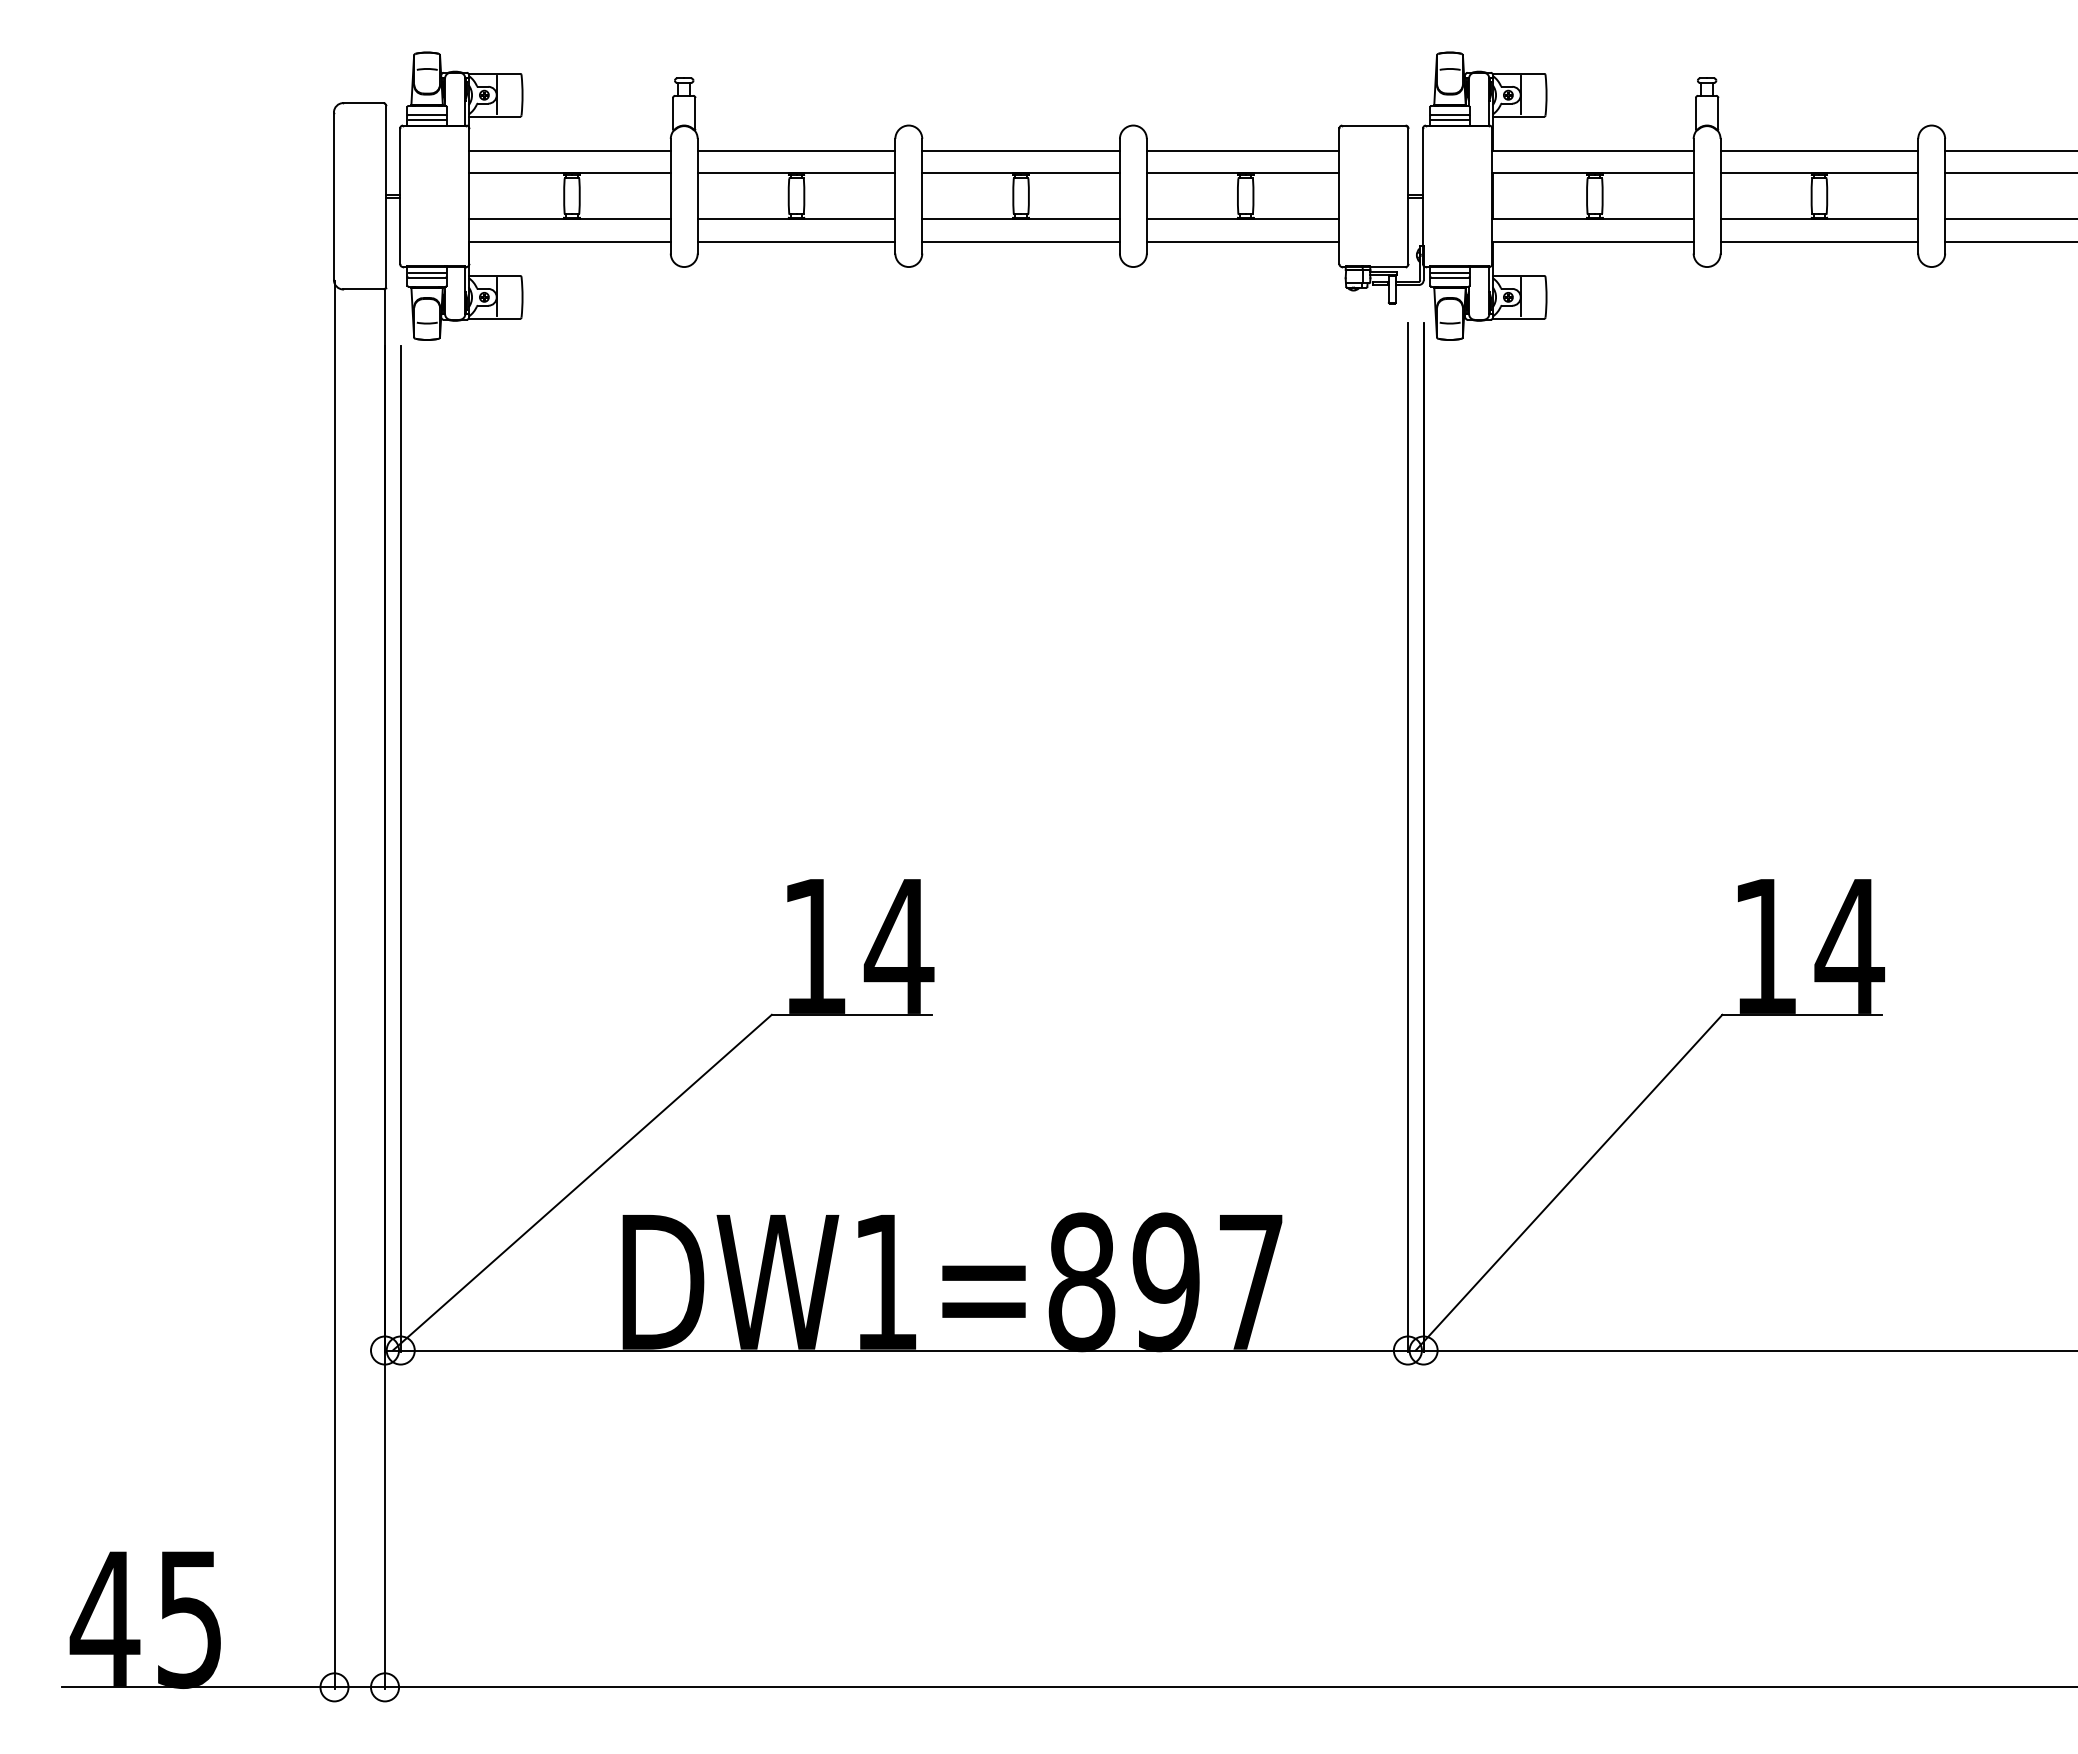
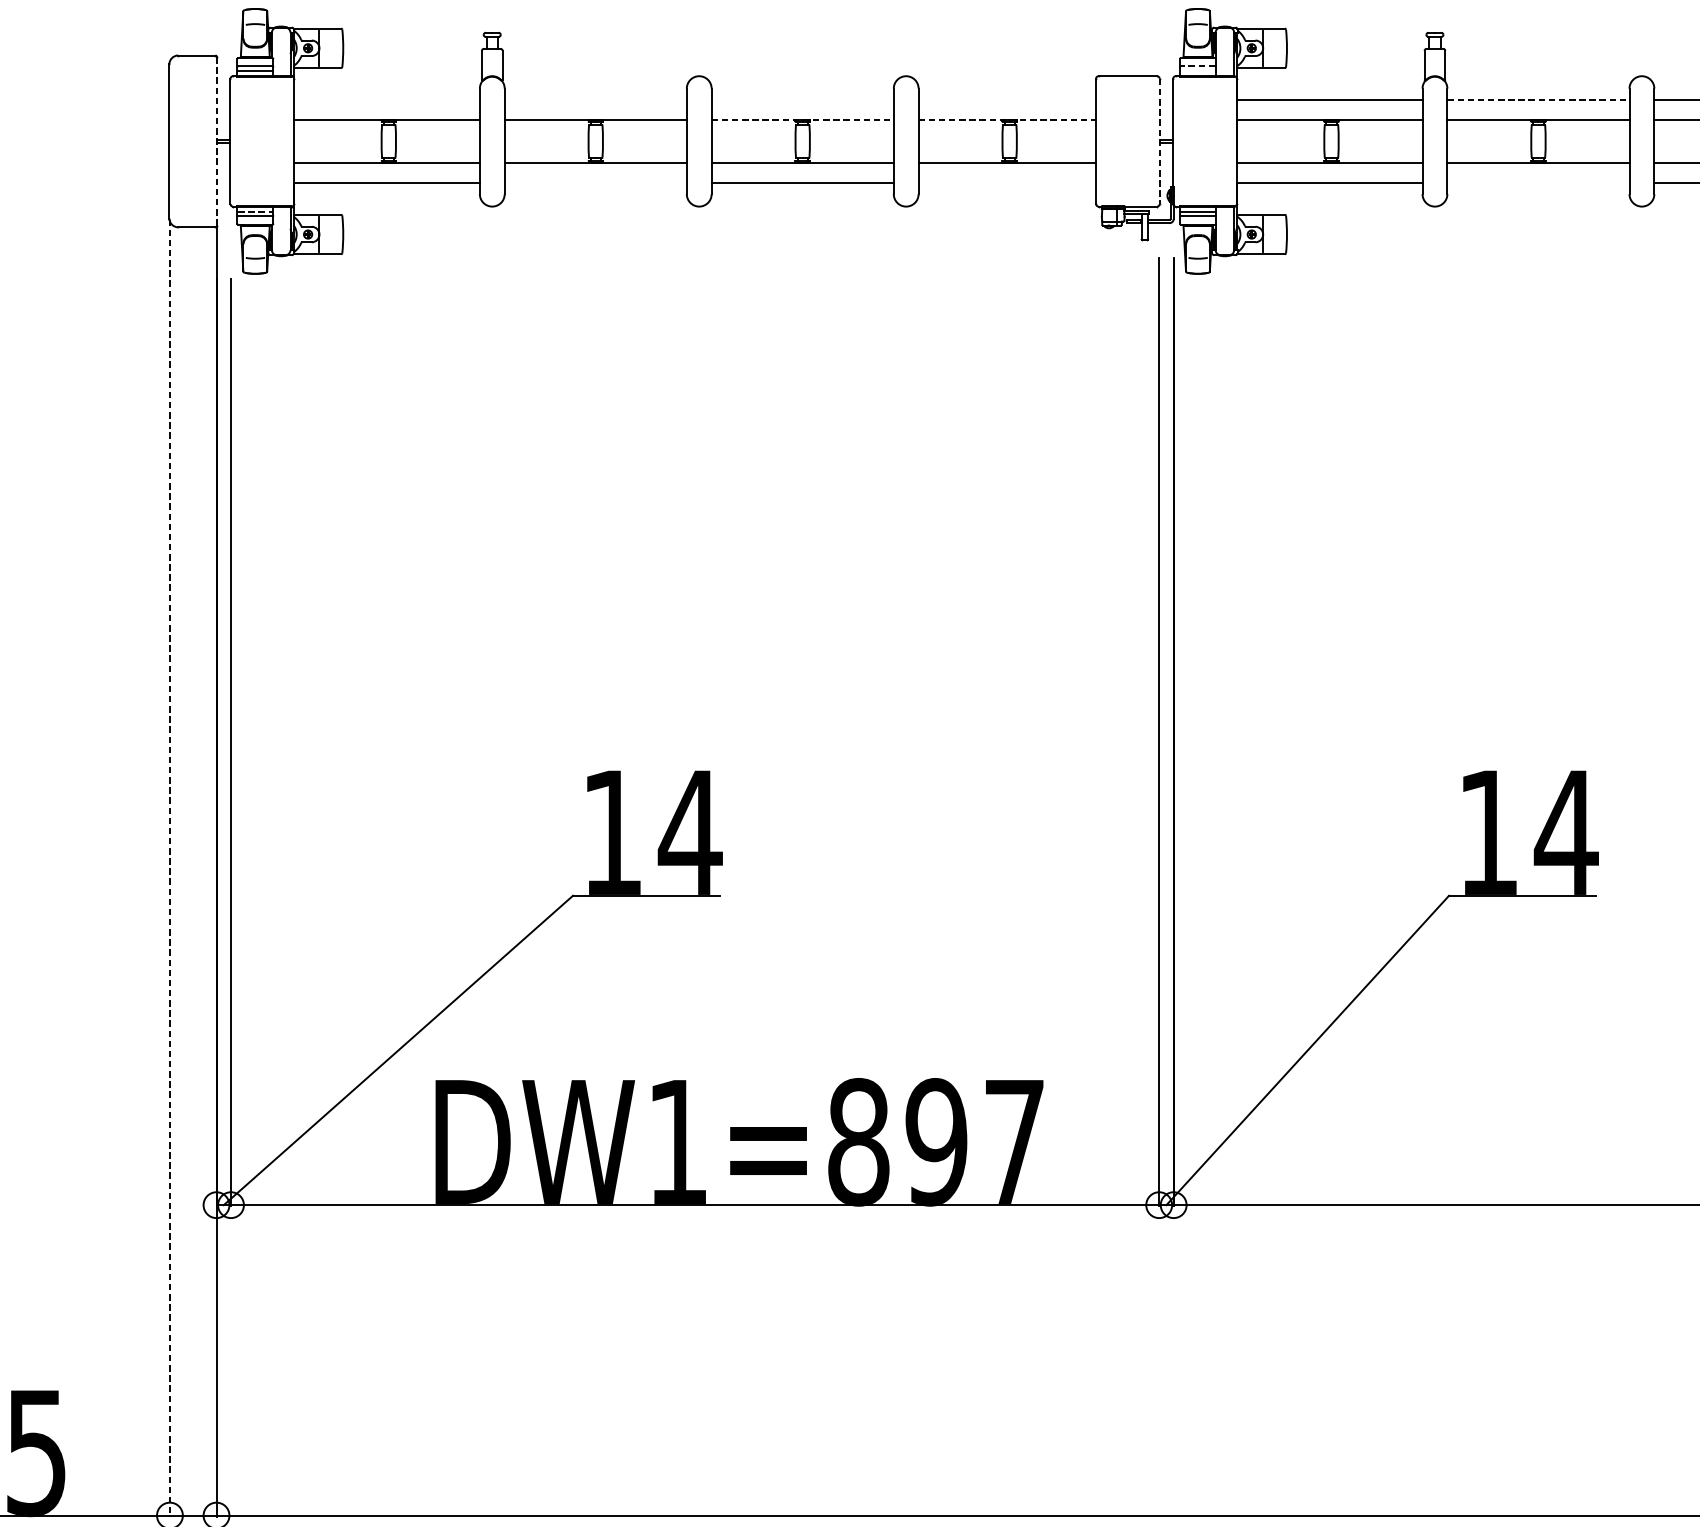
line: (1450, 114) -> (1198, 66), solid -> dashed
line: (1449, 119) -> (1197, 70), removed
line: (569, 150) -> (386, 99), removed
line: (796, 150) -> (595, 99), removed
line: (1020, 150) -> (802, 99), removed
line: (1242, 150) -> (1006, 99), removed
line: (1819, 150) -> (1538, 99), solid -> dashed
line: (1021, 173) -> (803, 120), solid -> dashed
line: (1243, 173) -> (1007, 120), solid -> dashed
line: (385, 196) -> (216, 141), solid -> dashed
line: (1408, 196) -> (1159, 141), solid -> dashed
line: (796, 241) -> (595, 183), removed
line: (1242, 241) -> (1006, 183), removed
line: (1819, 241) -> (1538, 183), removed
line: (427, 272) -> (255, 211), solid -> dashed
line: (334, 984) -> (169, 867), solid -> dashed

